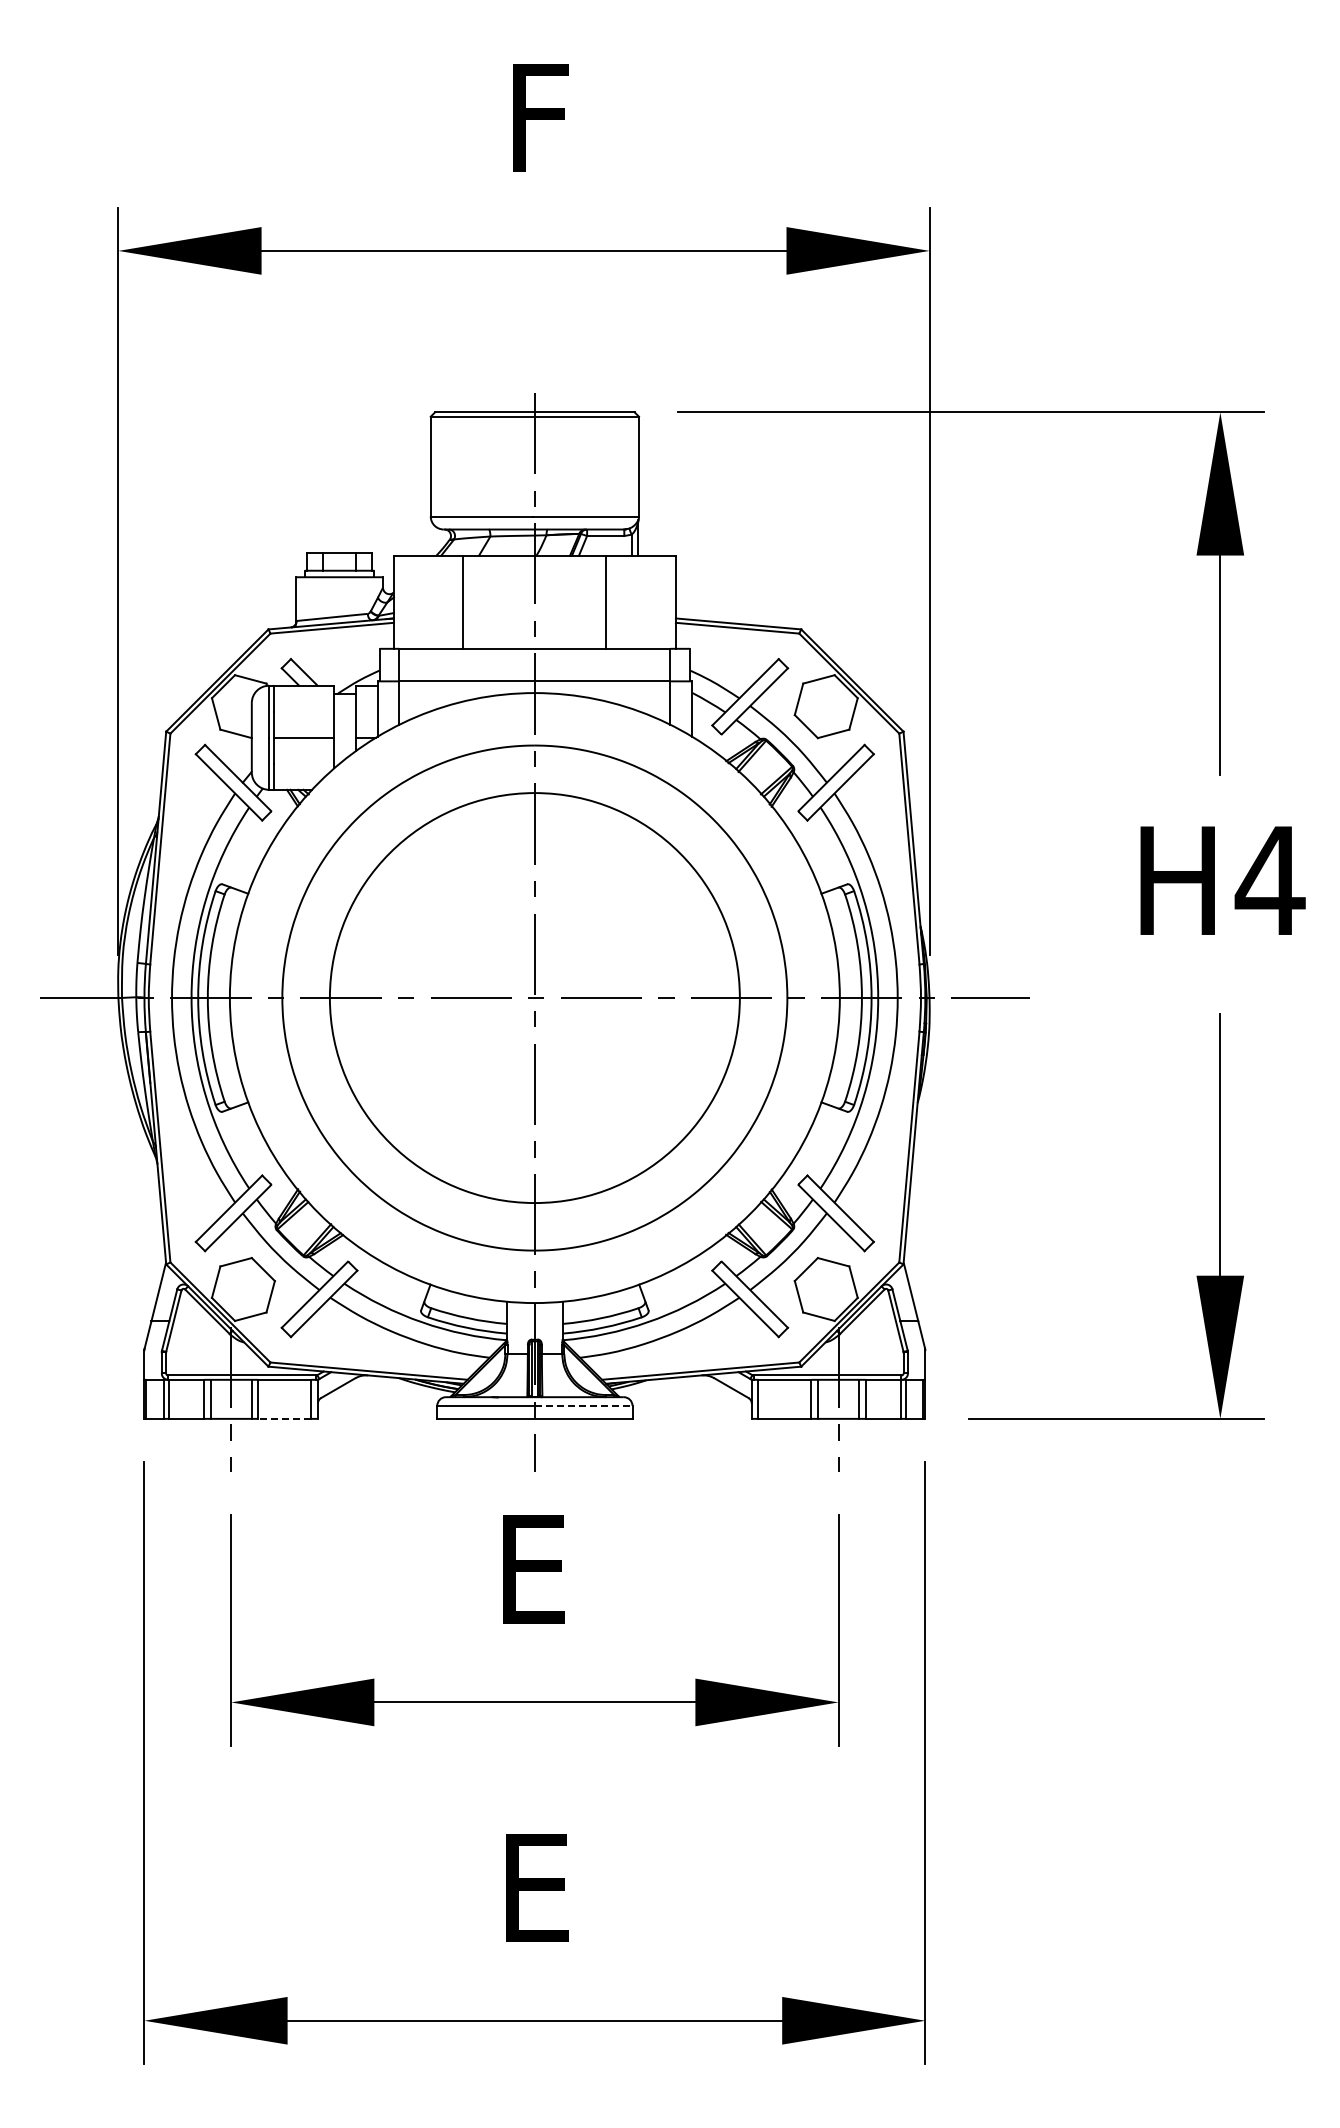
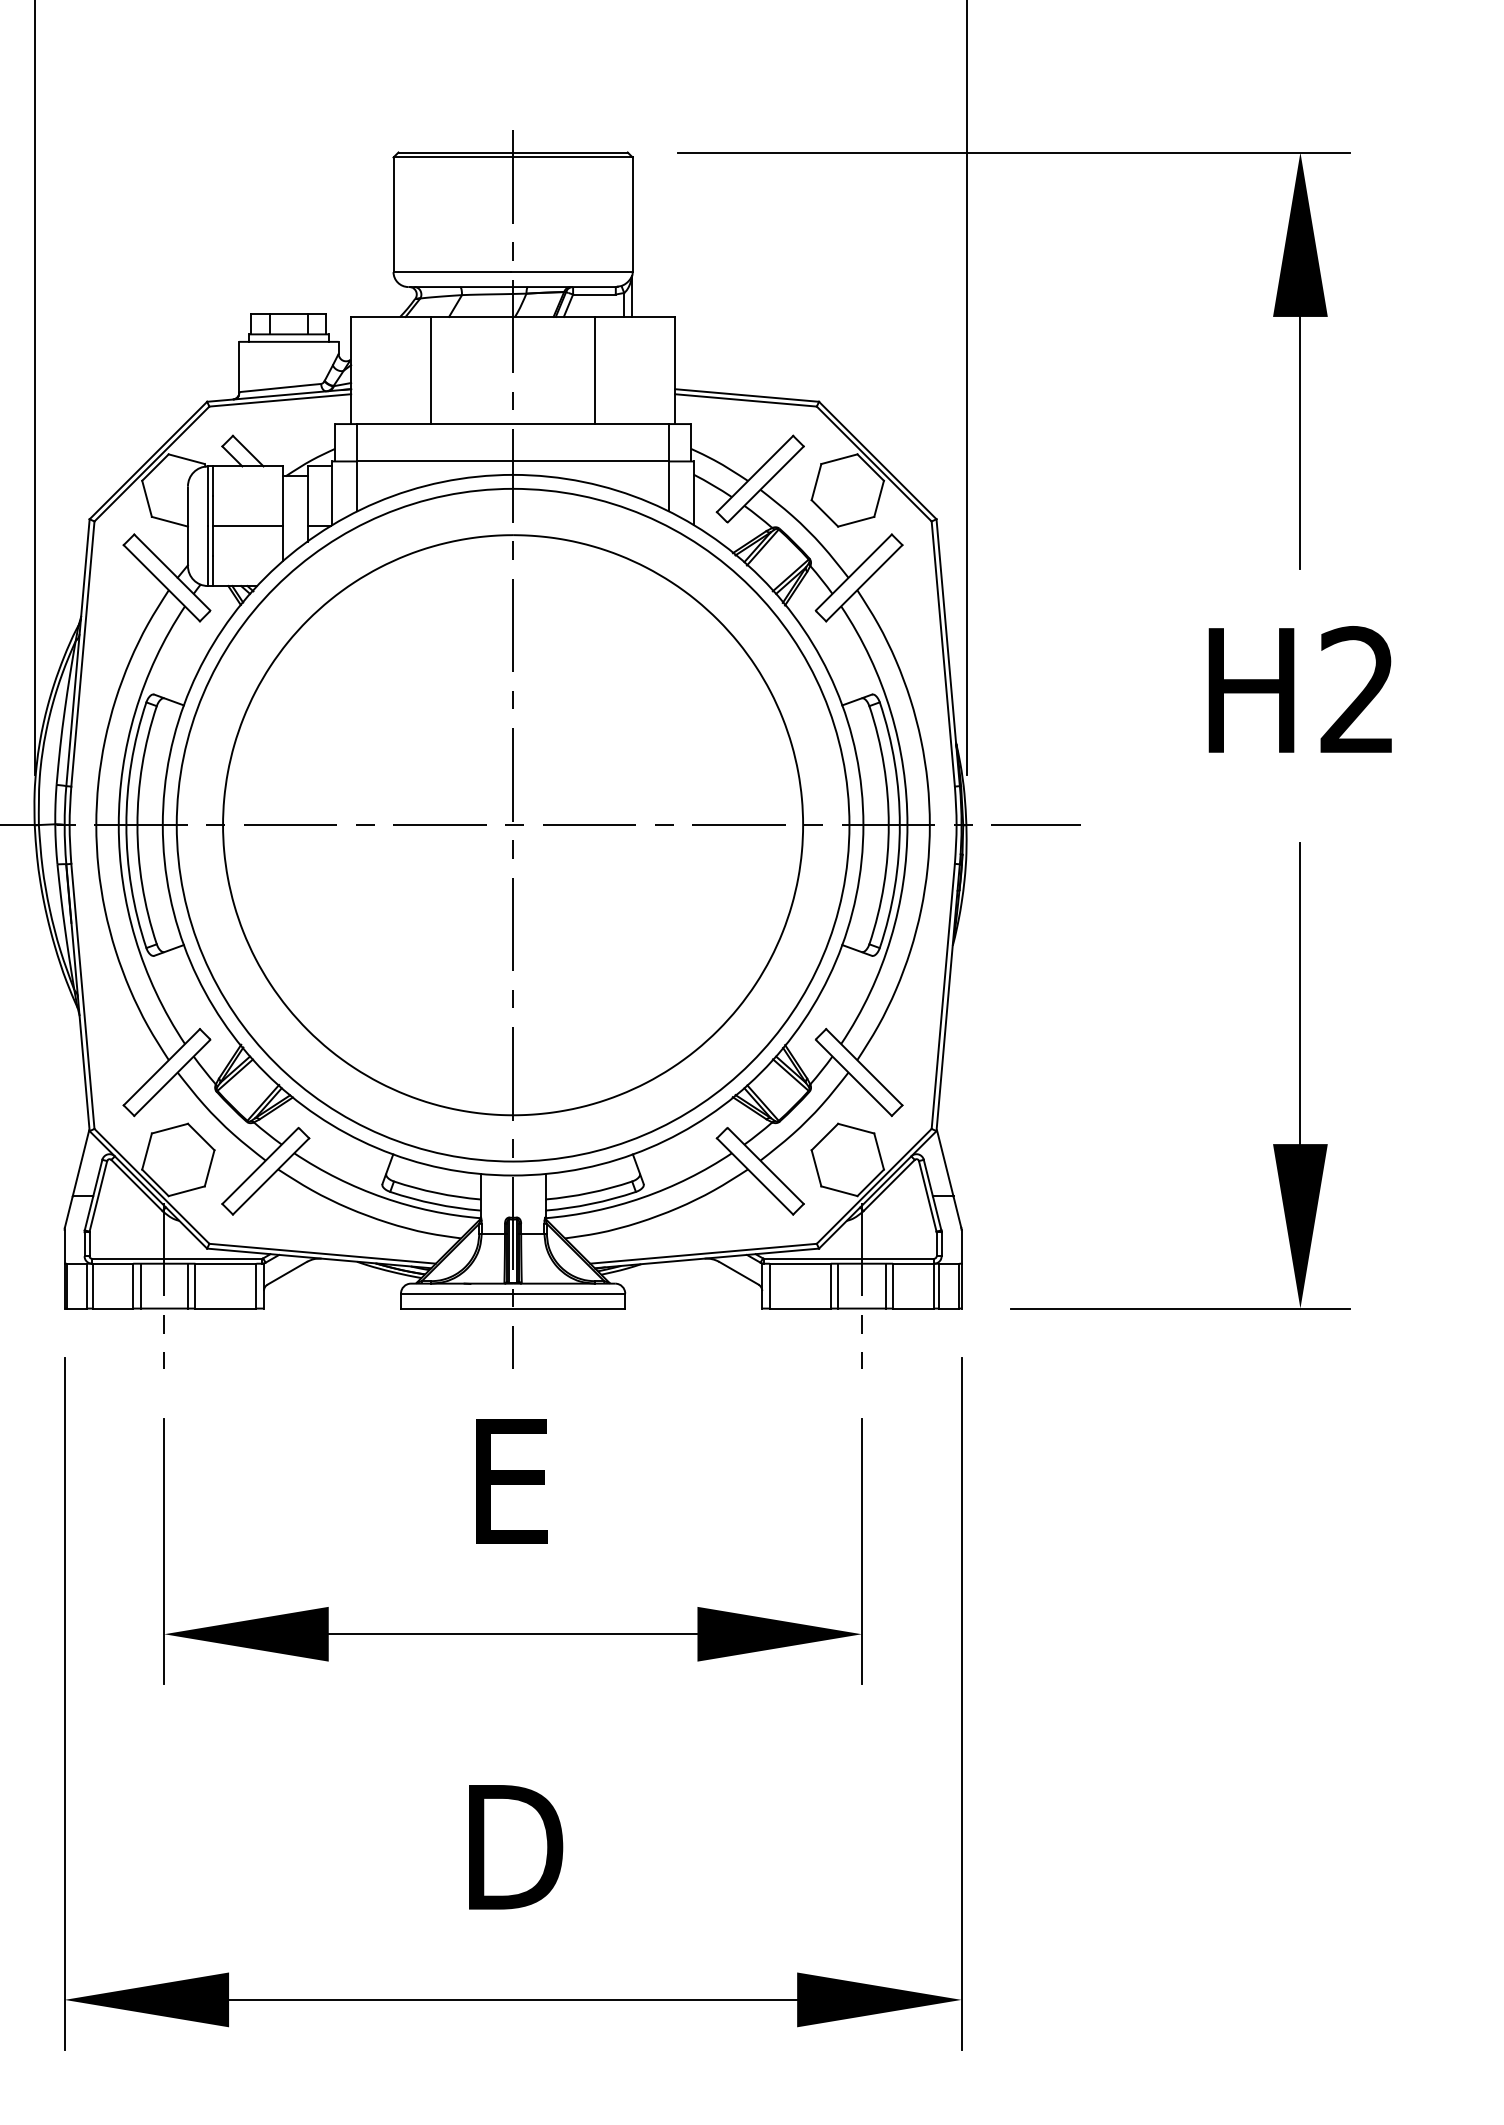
text: (1269, 879) -> (1356, 689), H4 -> H2
circle: (534, 997) -> (512, 824), size x1.43
line: (583, 1405) -> (568, 1293), dashed -> solid
line: (284, 1418) -> (225, 1308), dashed -> solid
text: (537, 1887) -> (516, 1846), E -> D

